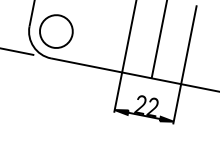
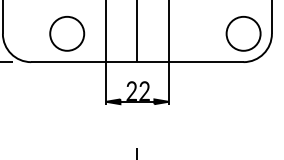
part: (56, 31) -> (67, 33), moved

